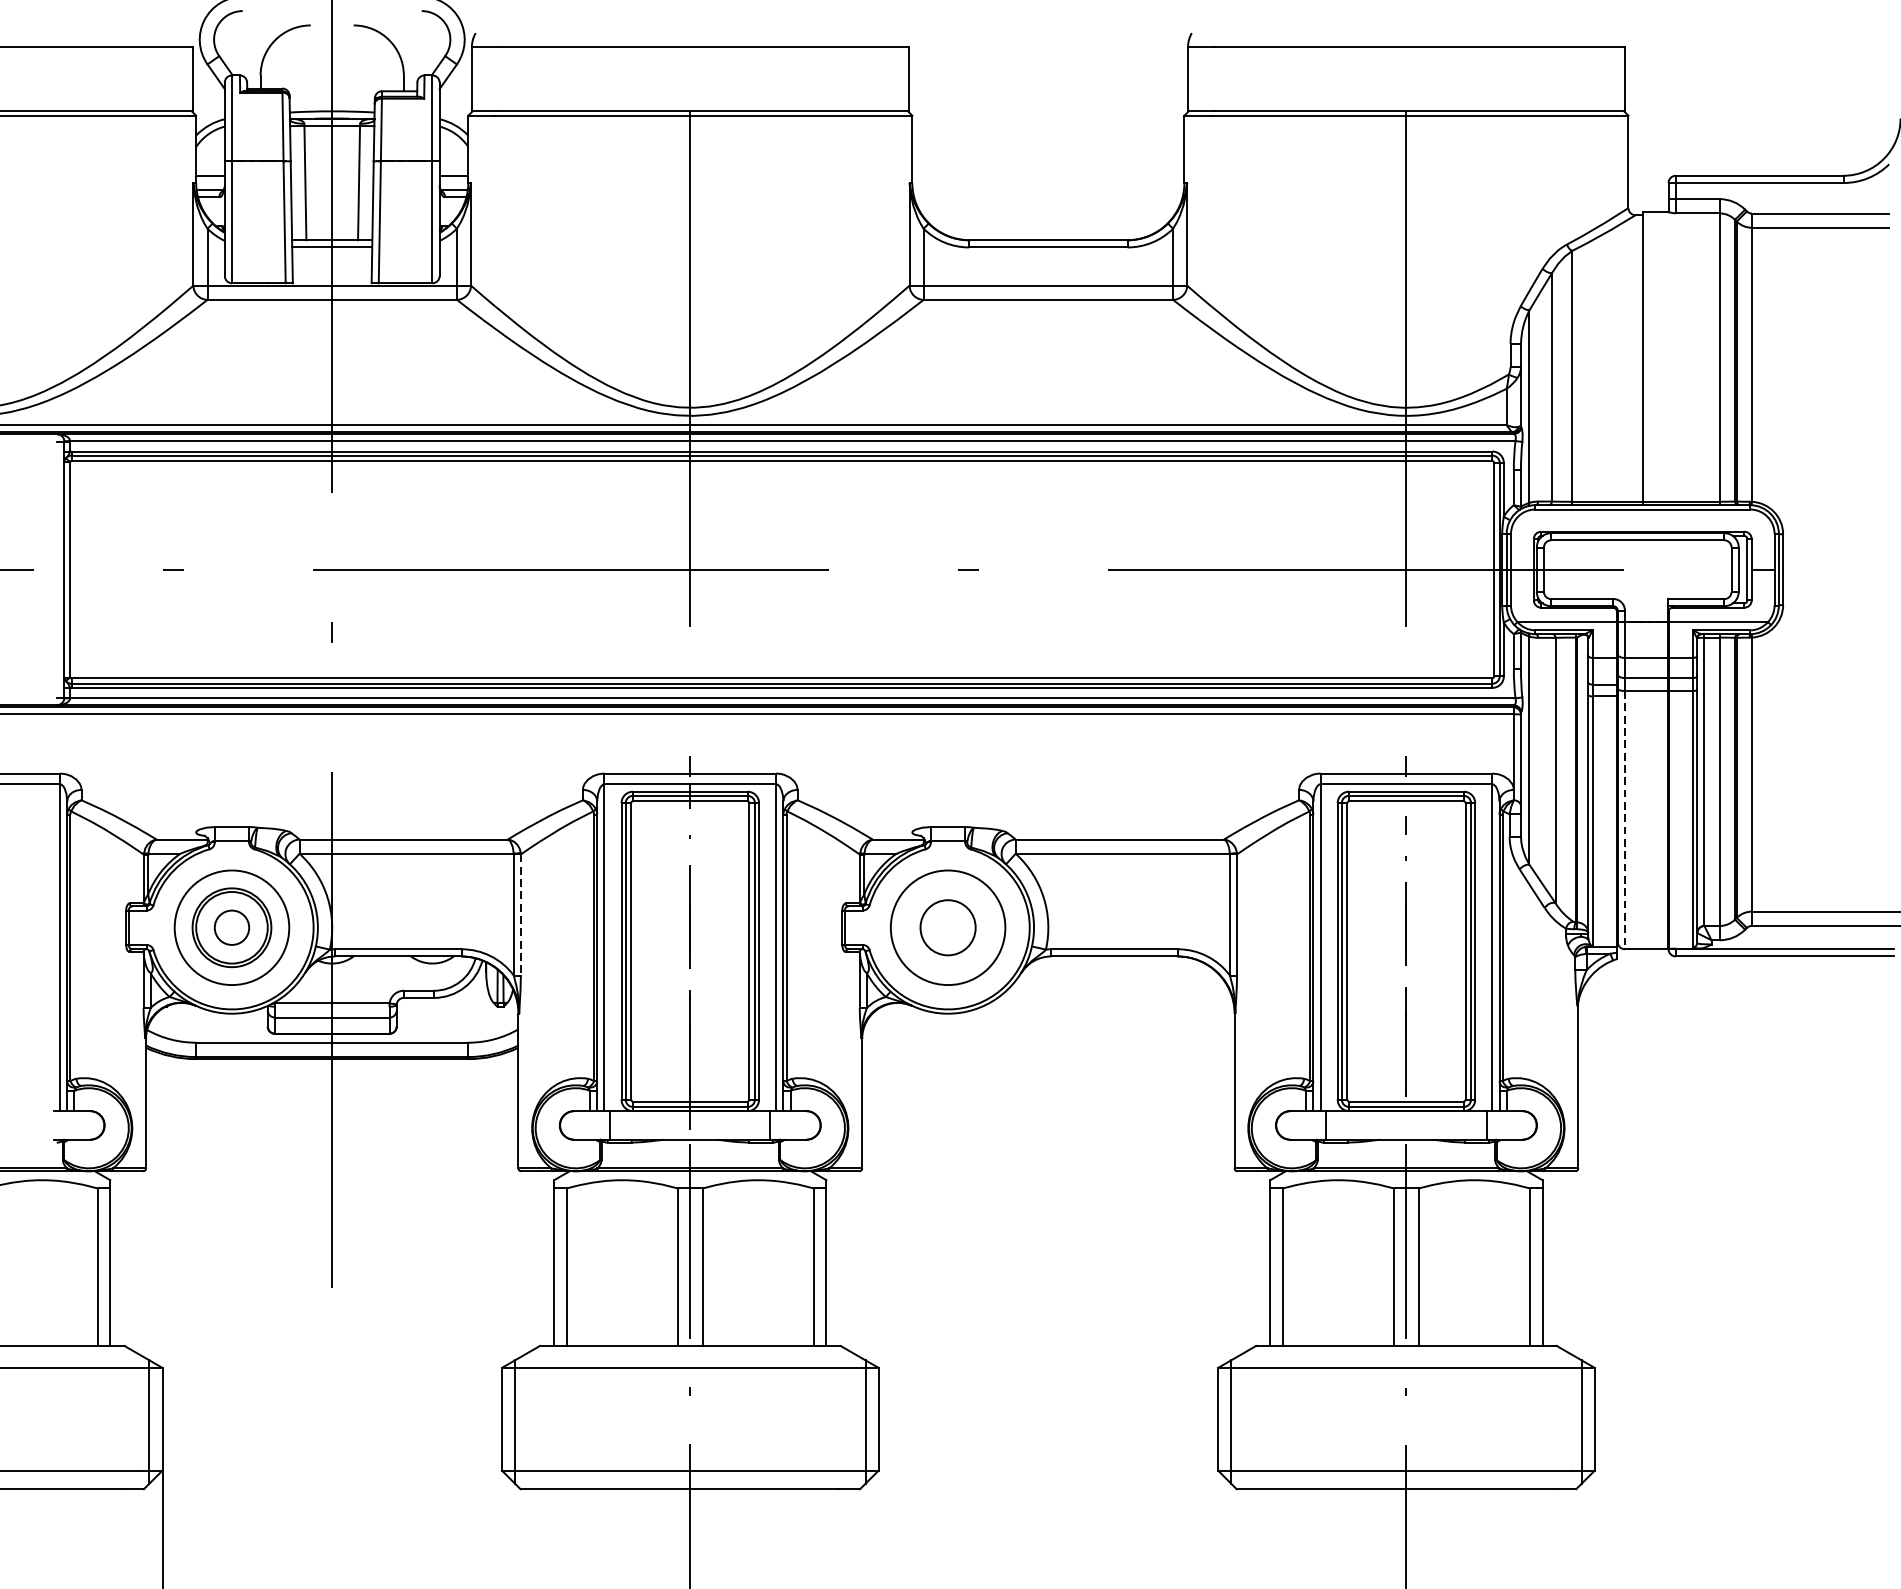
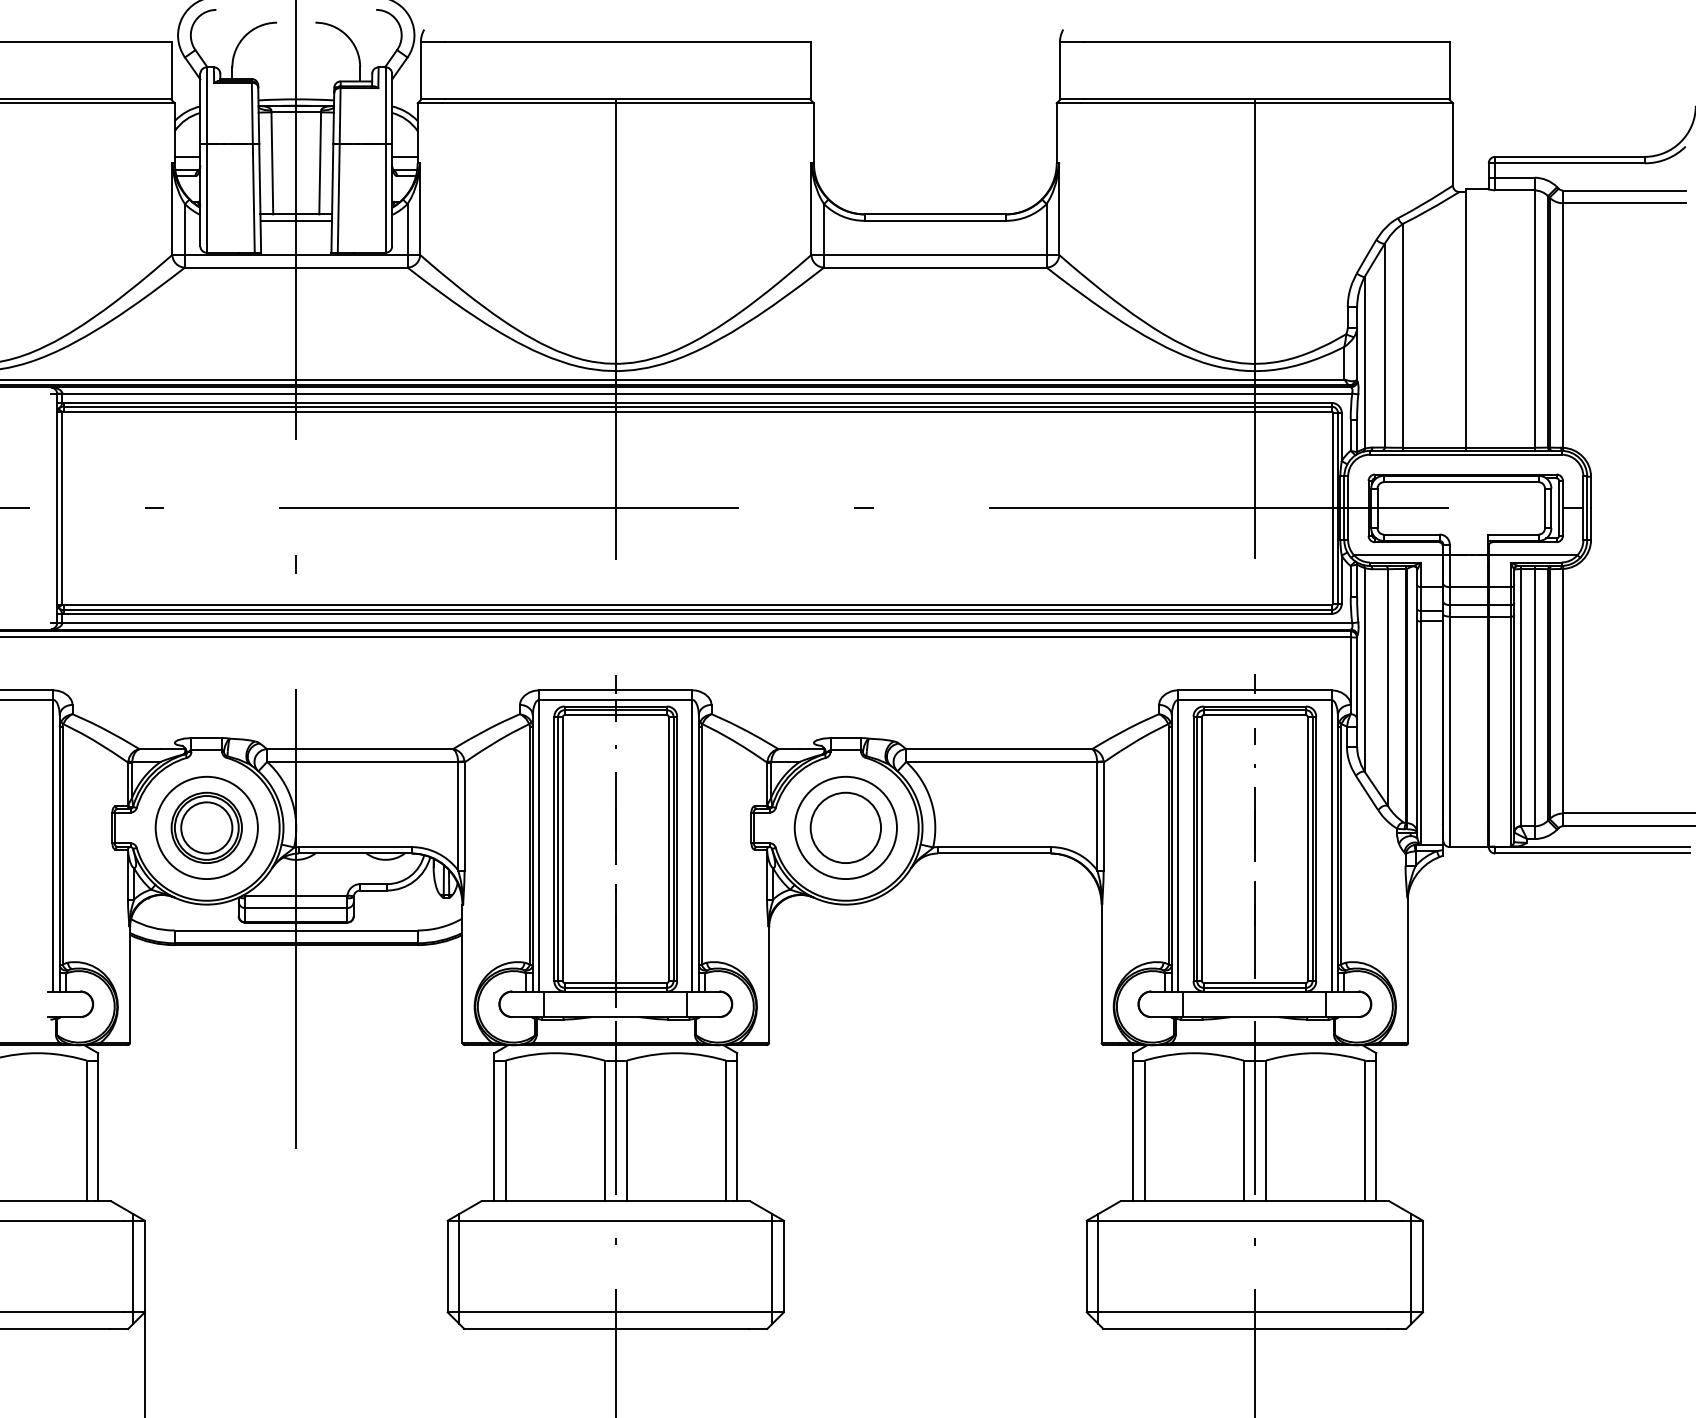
line: (1624, 820) -> (1449, 732), dashed -> solid
line: (520, 916) -> (464, 817), dashed -> solid
circle: (231, 927) -> (206, 827), size x1.67
circle: (947, 927) -> (845, 827), size x1.43

